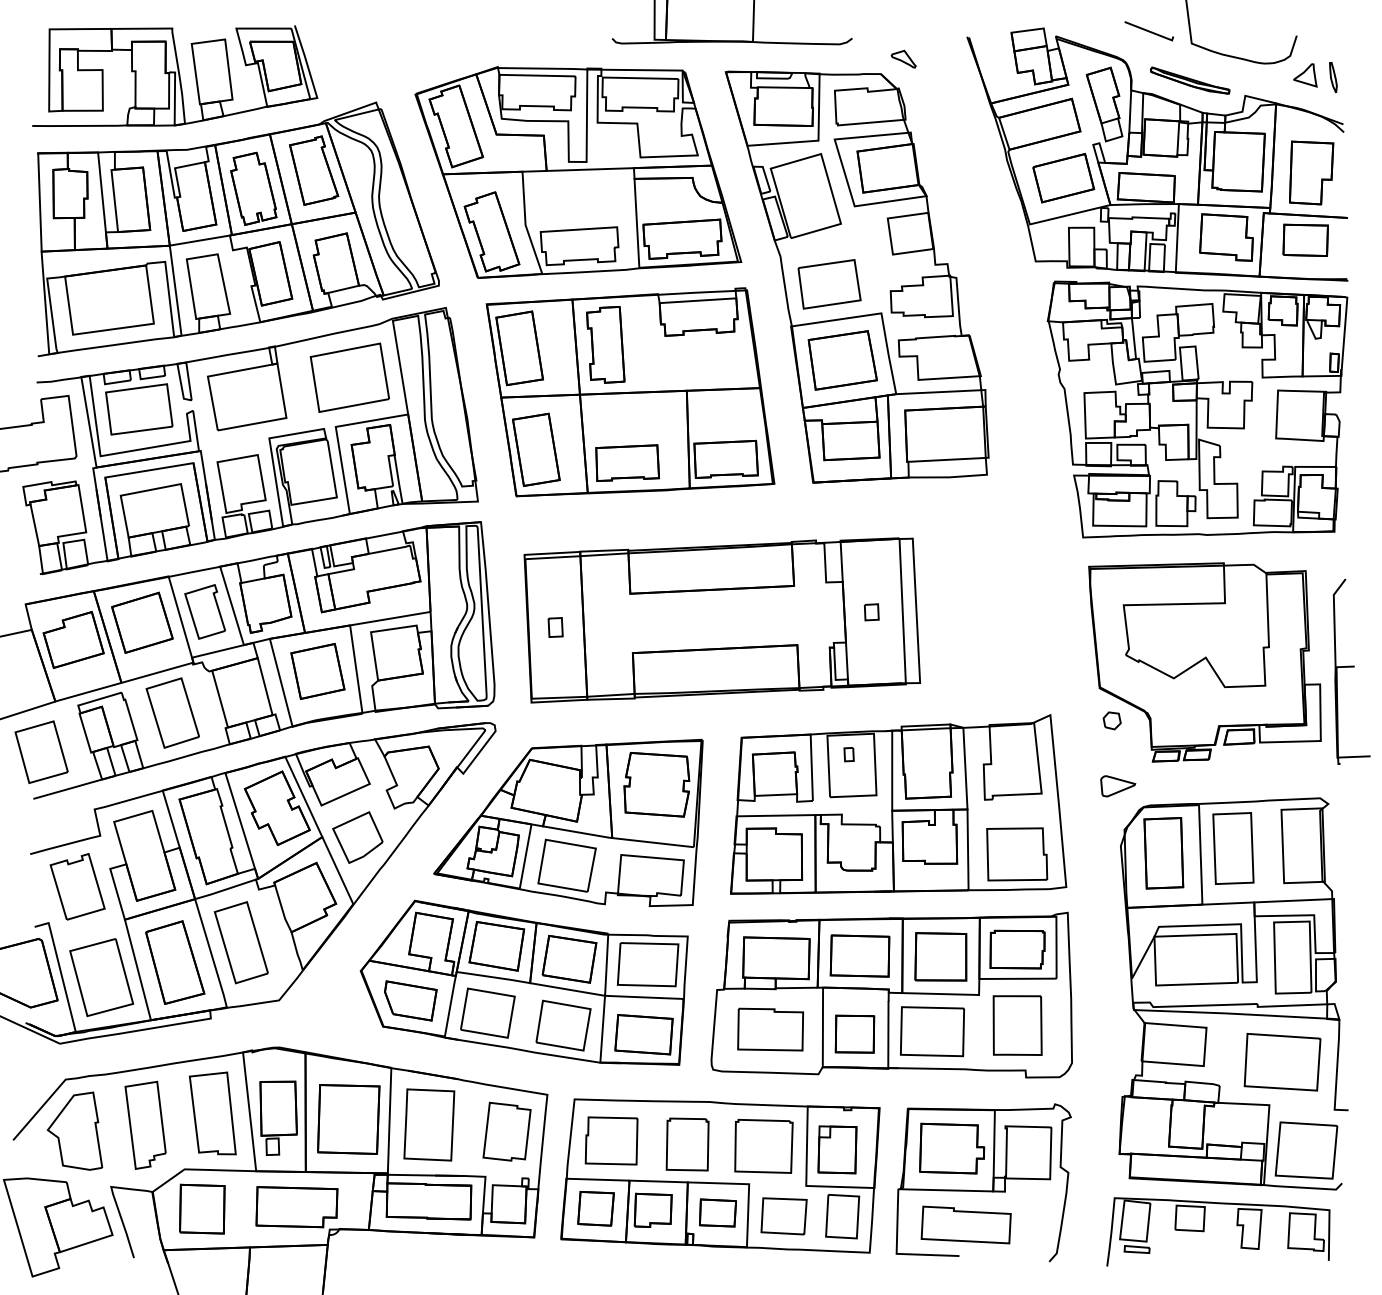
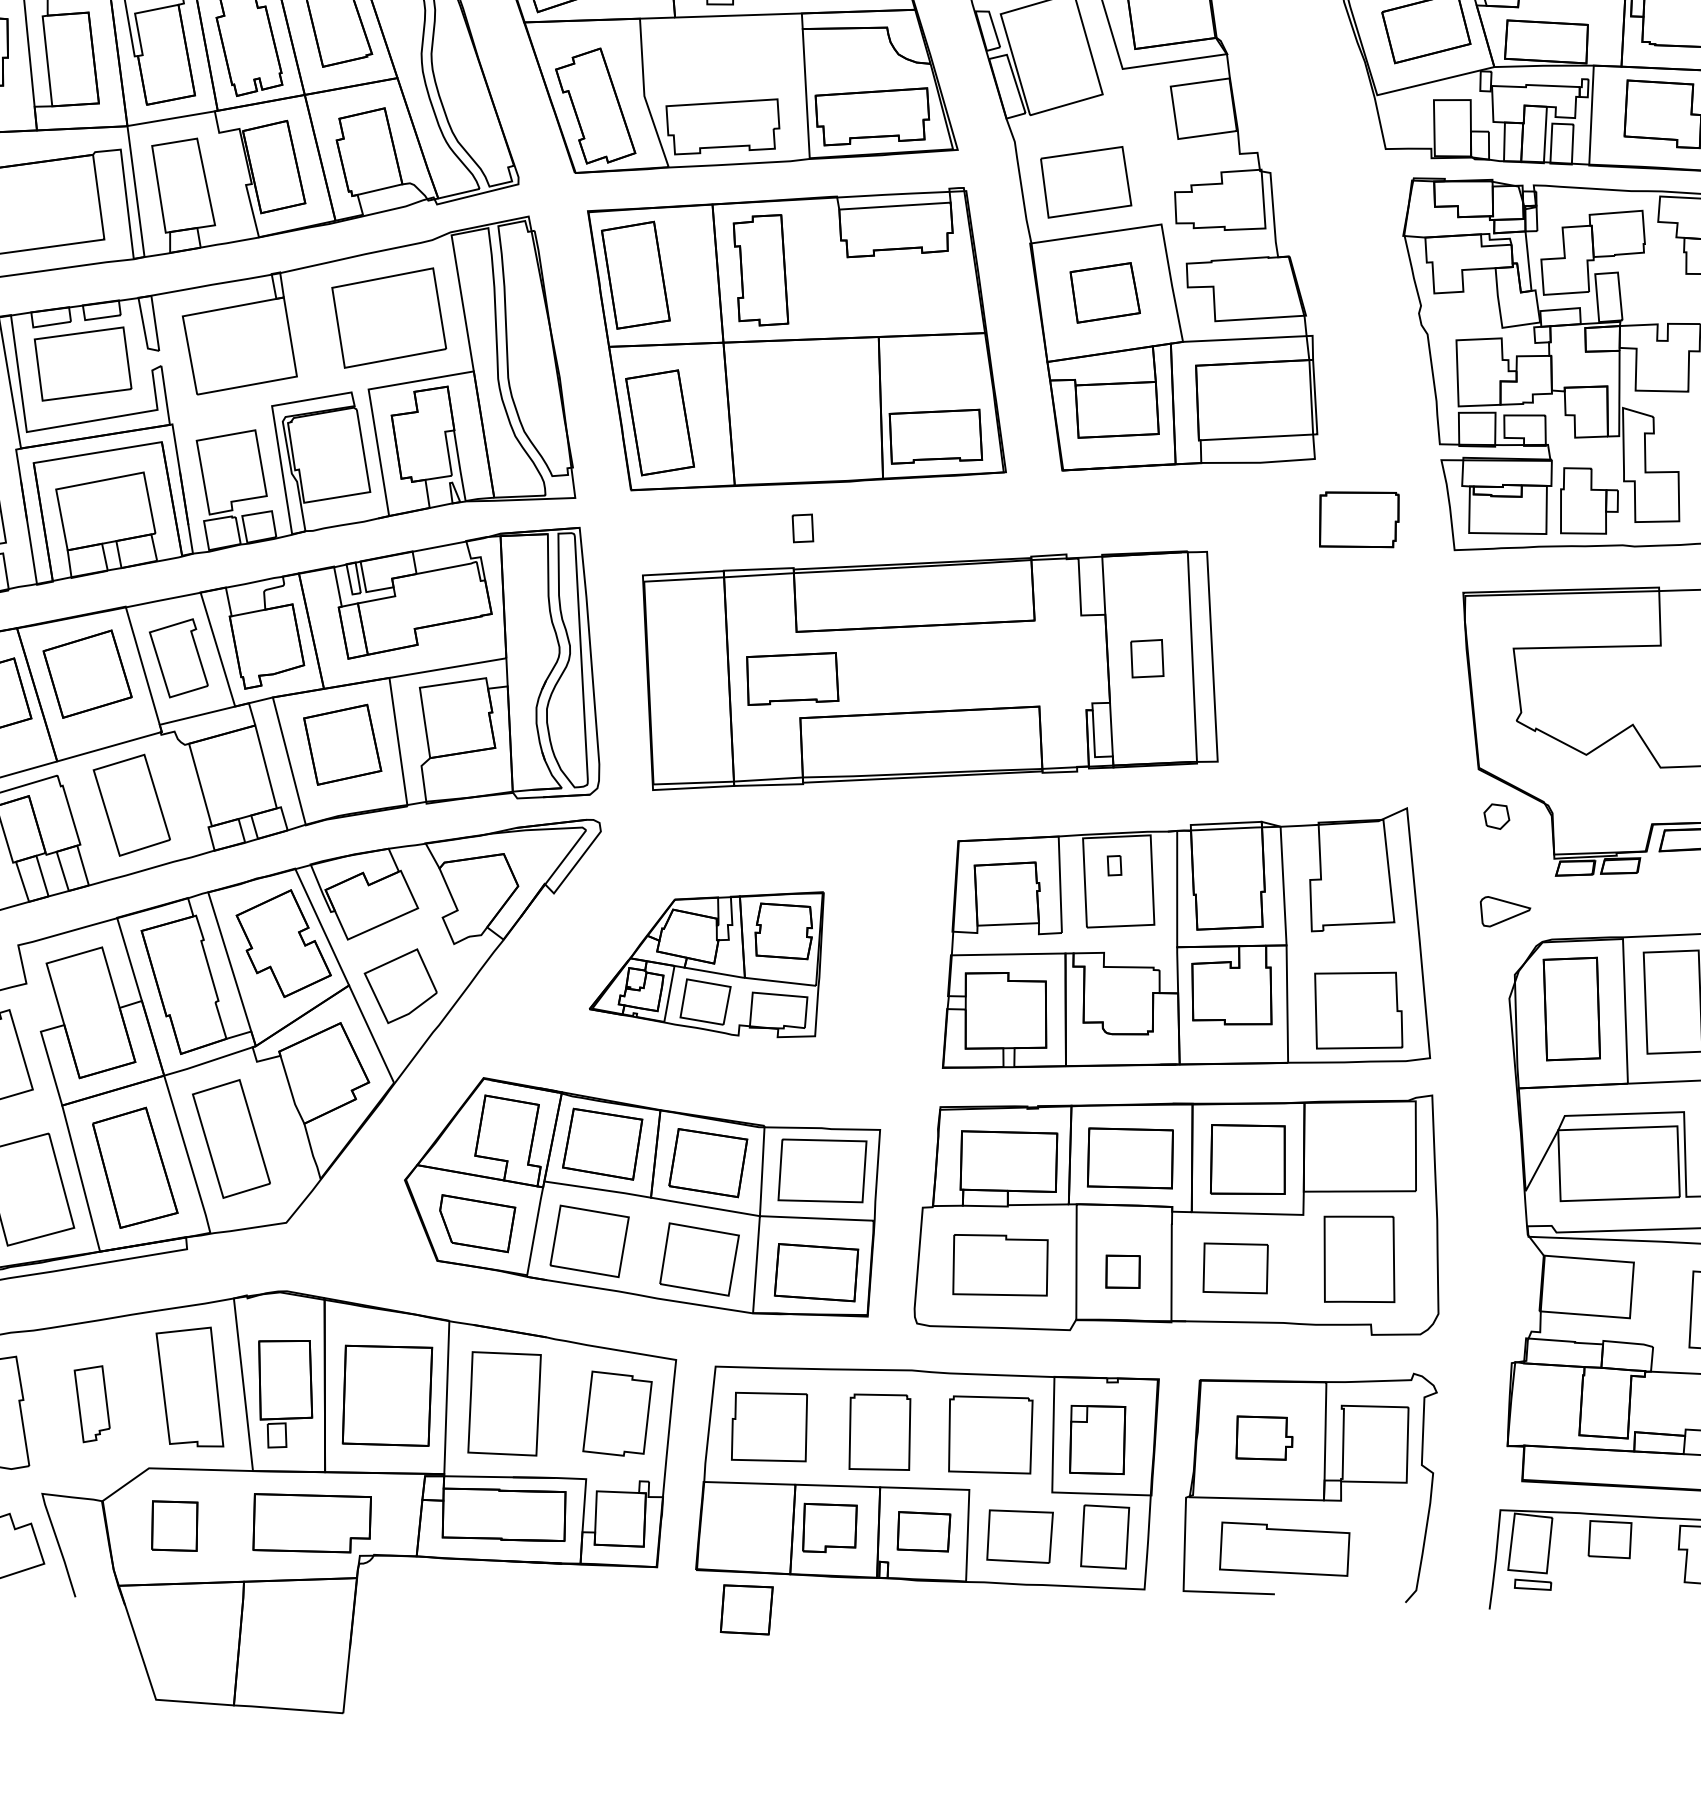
part: (842, 360) -> (1104, 292), size x0.7
part: (627, 462) -> (792, 678), moved
part: (871, 612) -> (1147, 659), size x1.6
part: (555, 627) -> (802, 528), moved
part: (568, 822) -> (706, 964), size x0.6
part: (1017, 949) -> (1359, 519), moved
part: (932, 1031) -> (1235, 1267), size x0.7
part: (854, 1033) -> (1122, 1270), size x0.6
part: (145, 1124) -> (92, 1403), size x0.6
part: (952, 1148) -> (1264, 1438), size x0.6
part: (202, 1208) -> (174, 1525), size x0.7
part: (595, 1208) -> (746, 1609), moved

